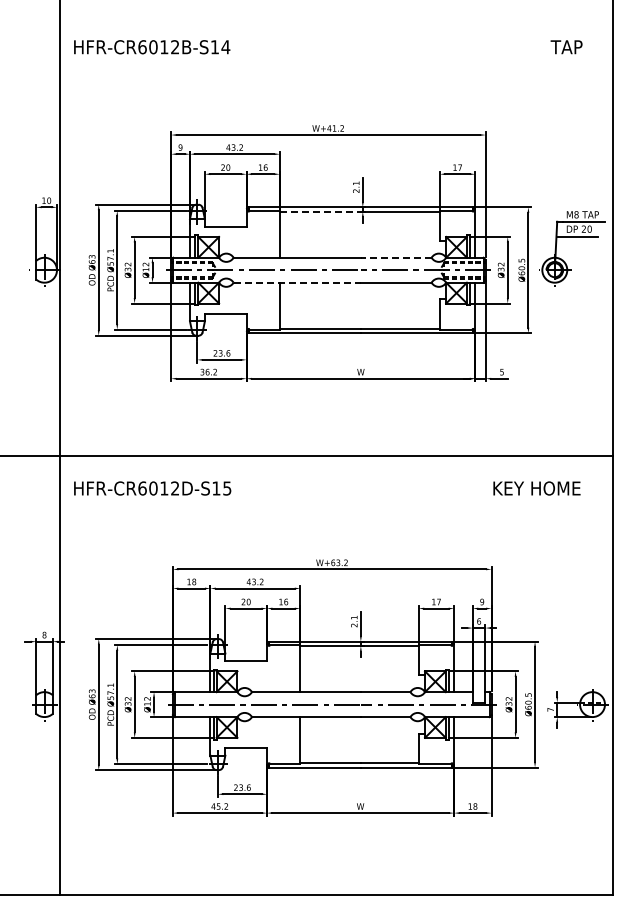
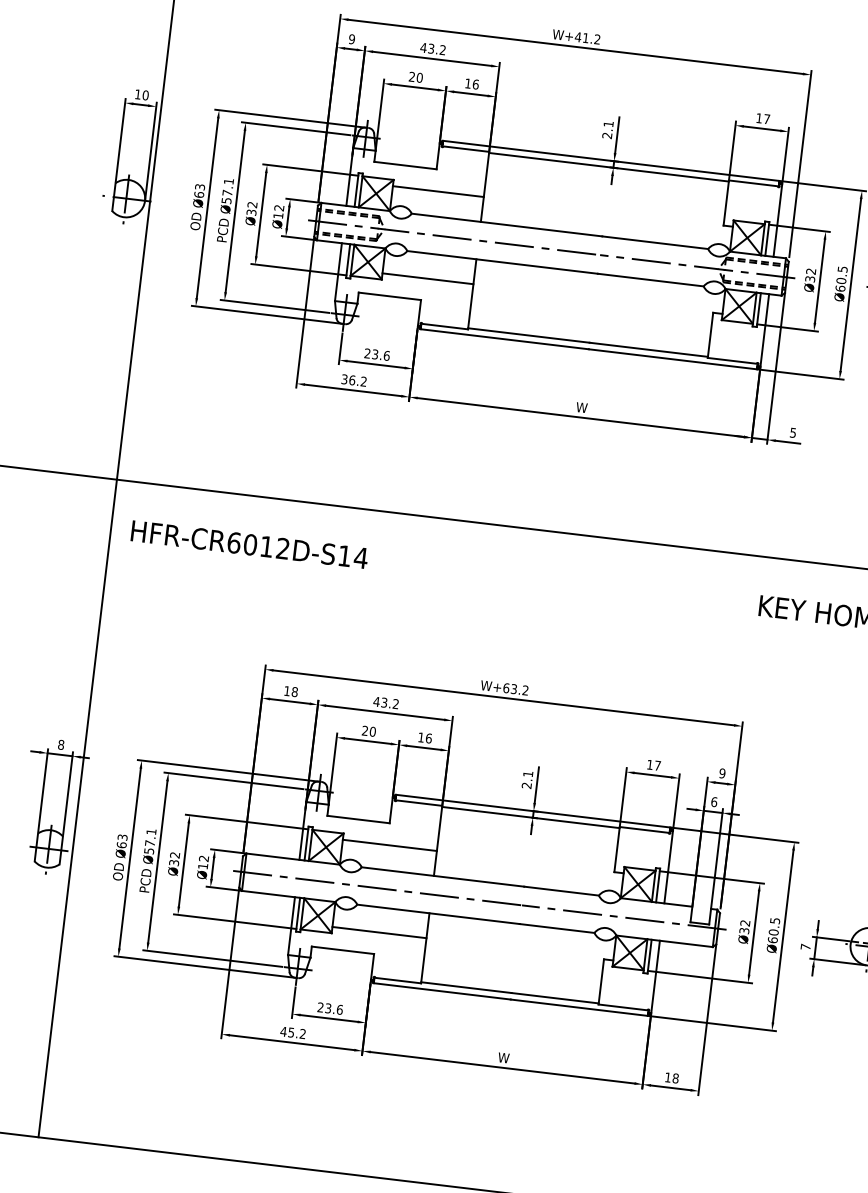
line: (320, 211) -> (550, 159), dashed -> solid
line: (249, 241) -> (438, 192), added
line: (395, 257) -> (654, 242), dashed -> solid
line: (297, 282) -> (502, 262), dashed -> solid
line: (249, 299) -> (428, 279), added
text: (226, 488) -> (359, 557), HFR-CR6012D-S15 -> HFR-CR6012D-S14
line: (268, 675) -> (389, 845), added
line: (268, 733) -> (379, 932), added

